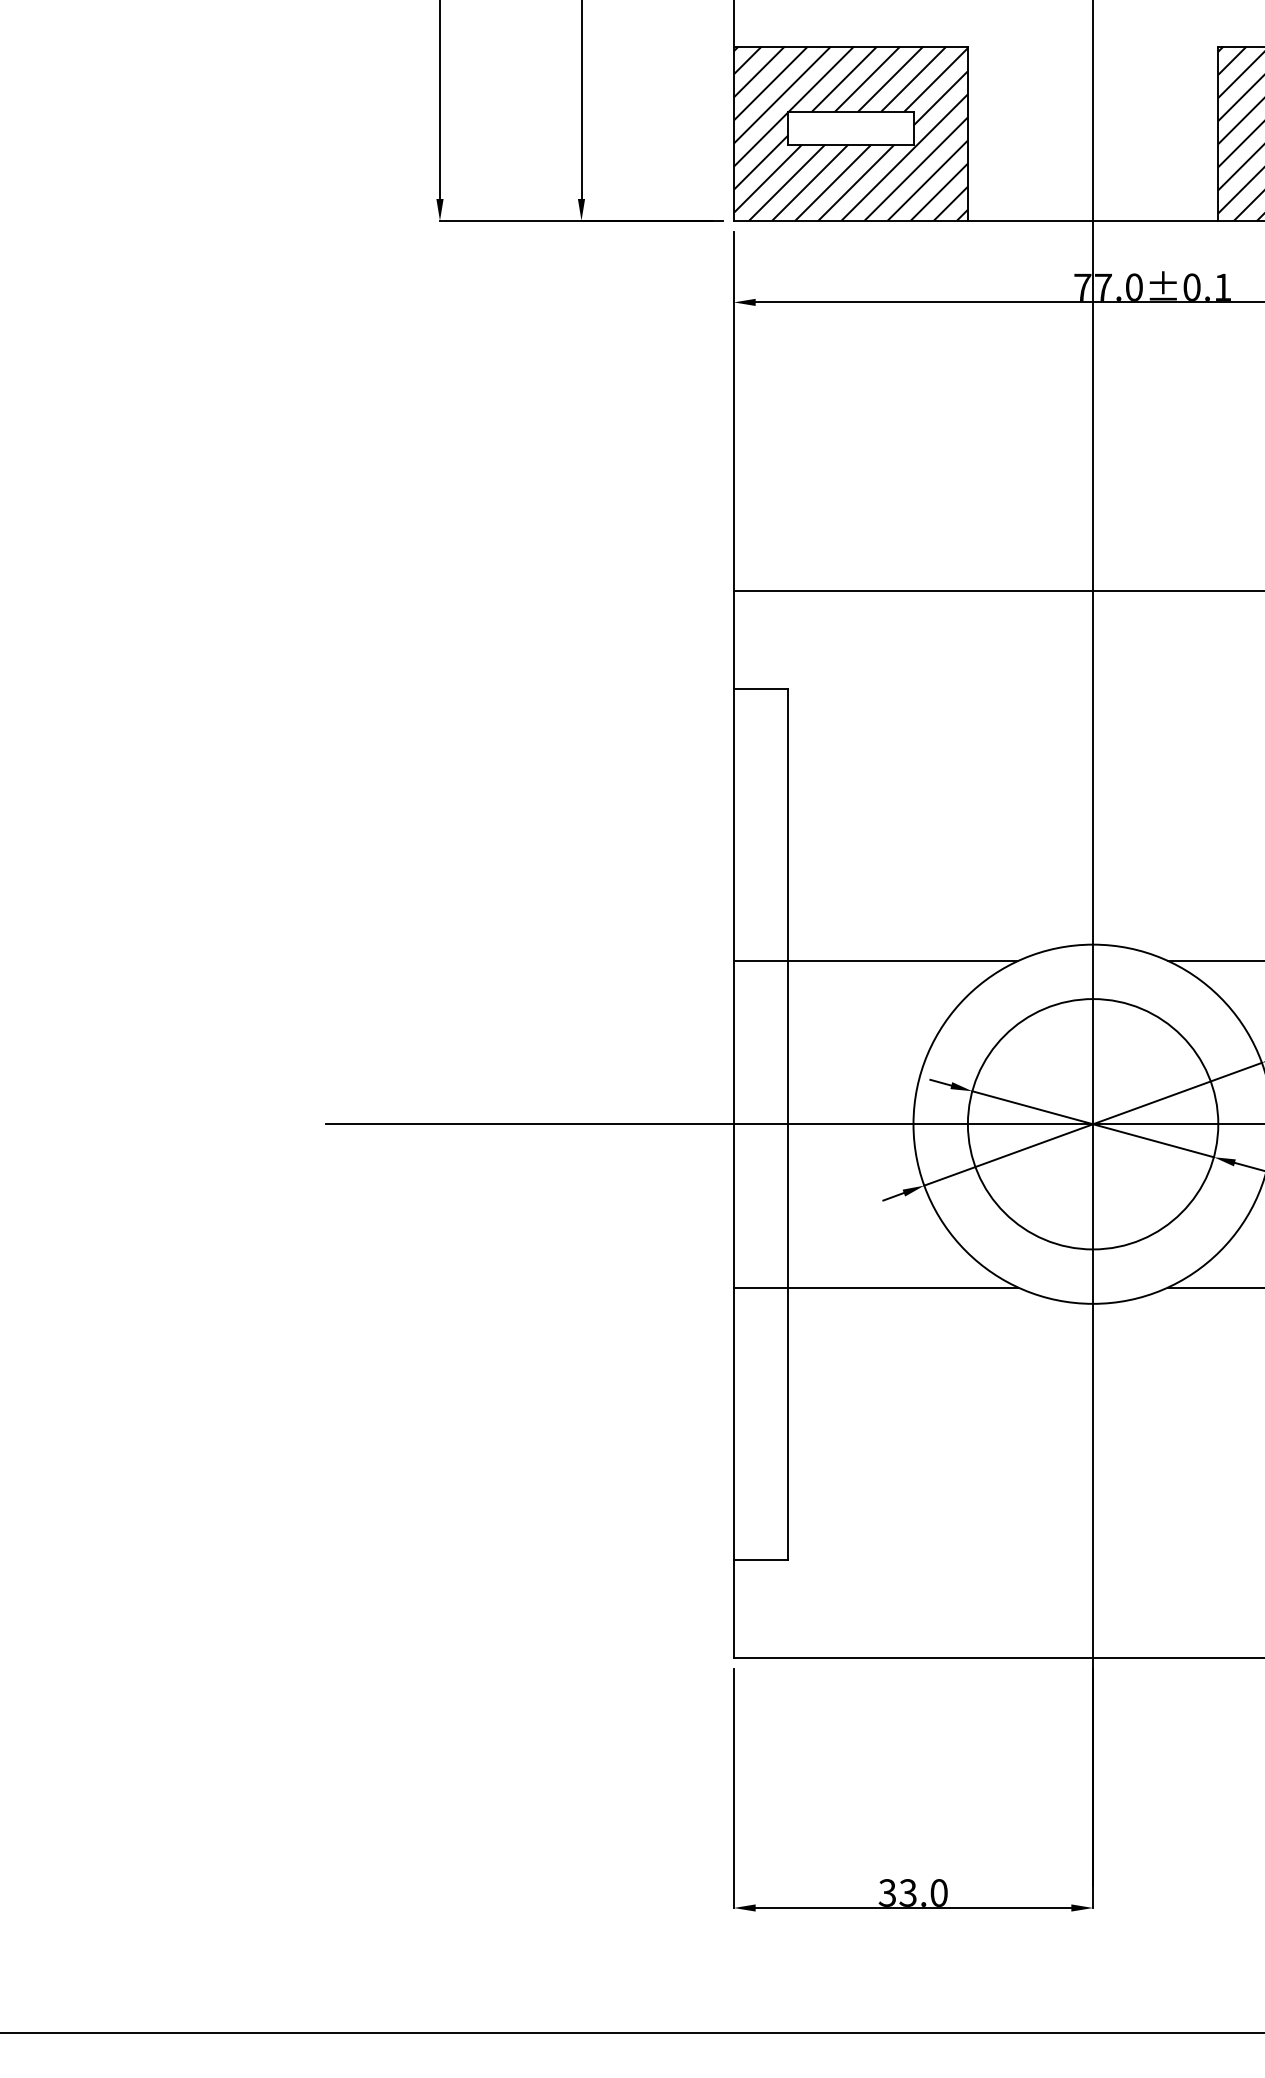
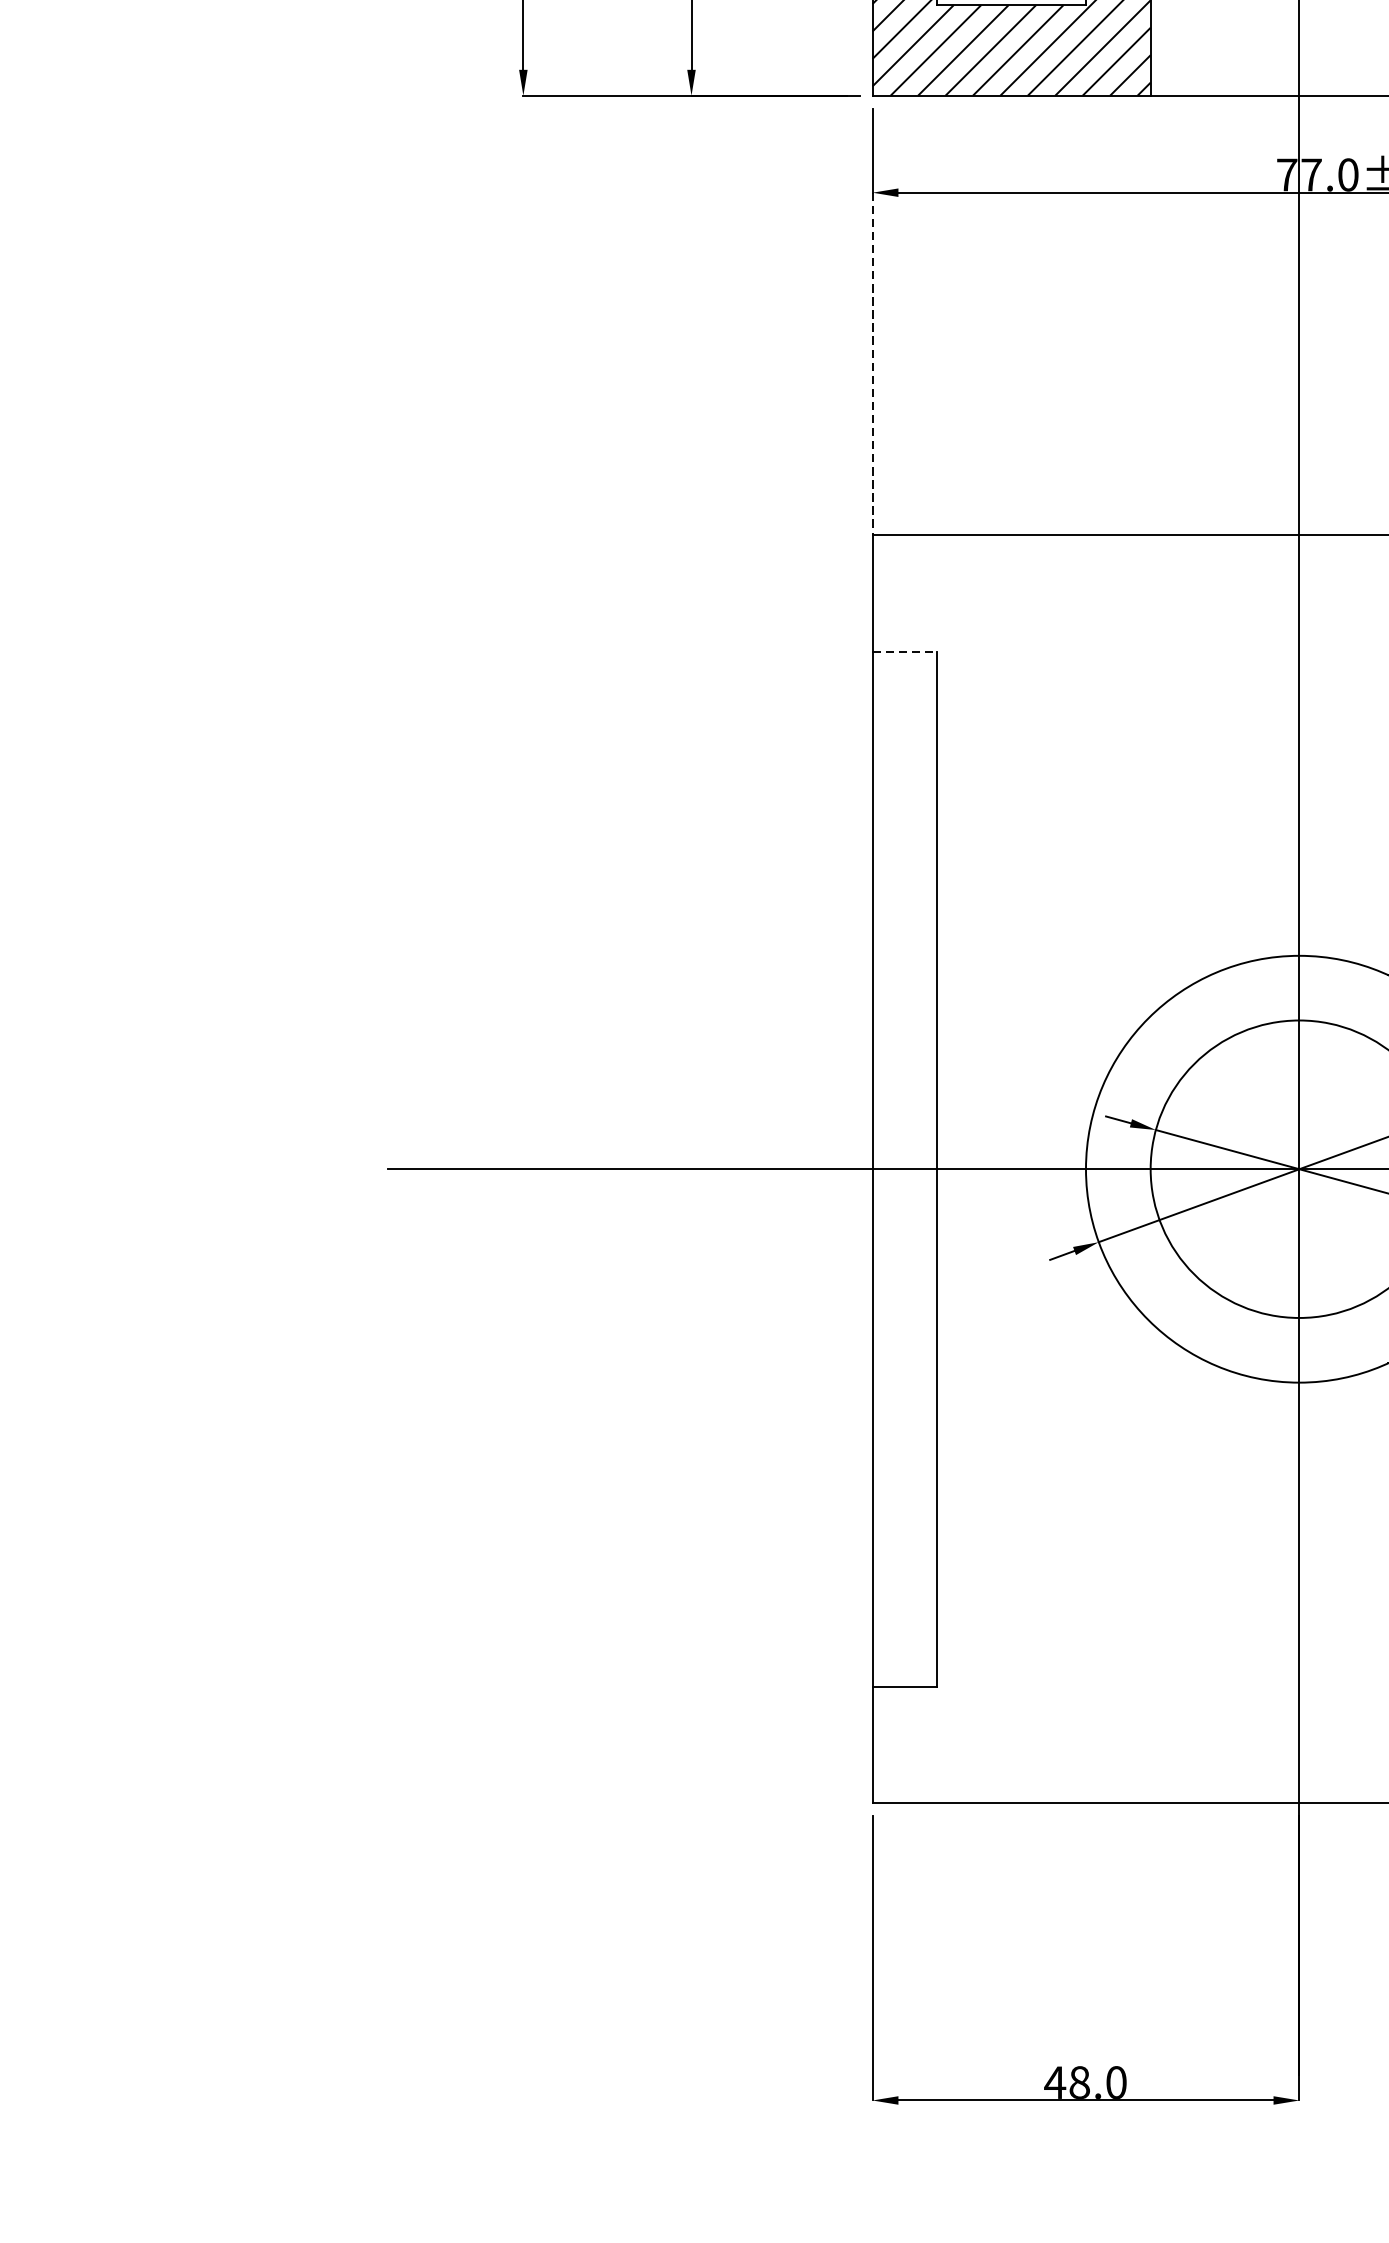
line: (733, 447) -> (872, 365), solid -> dashed
line: (761, 688) -> (905, 651), solid -> dashed
line: (875, 960) -> (1040, 974), removed
line: (875, 1287) -> (1040, 1363), removed
text: (897, 1892) -> (1066, 2082), 33.0 -> 48.0

